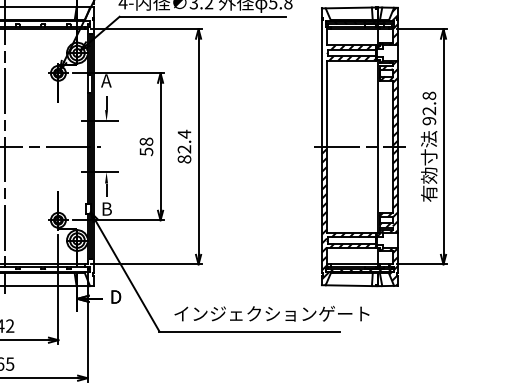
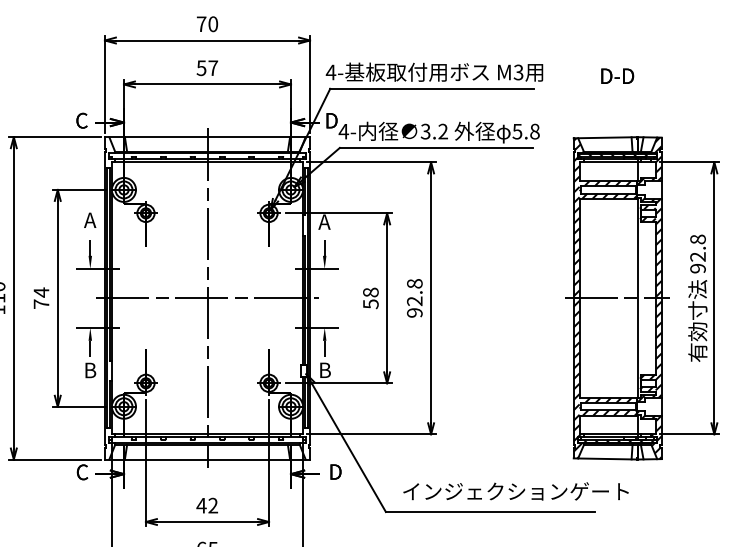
hatch: (326, 76) -> (578, 217), added
text: (184, 146) -> (414, 297), 82.4 -> 92.8

